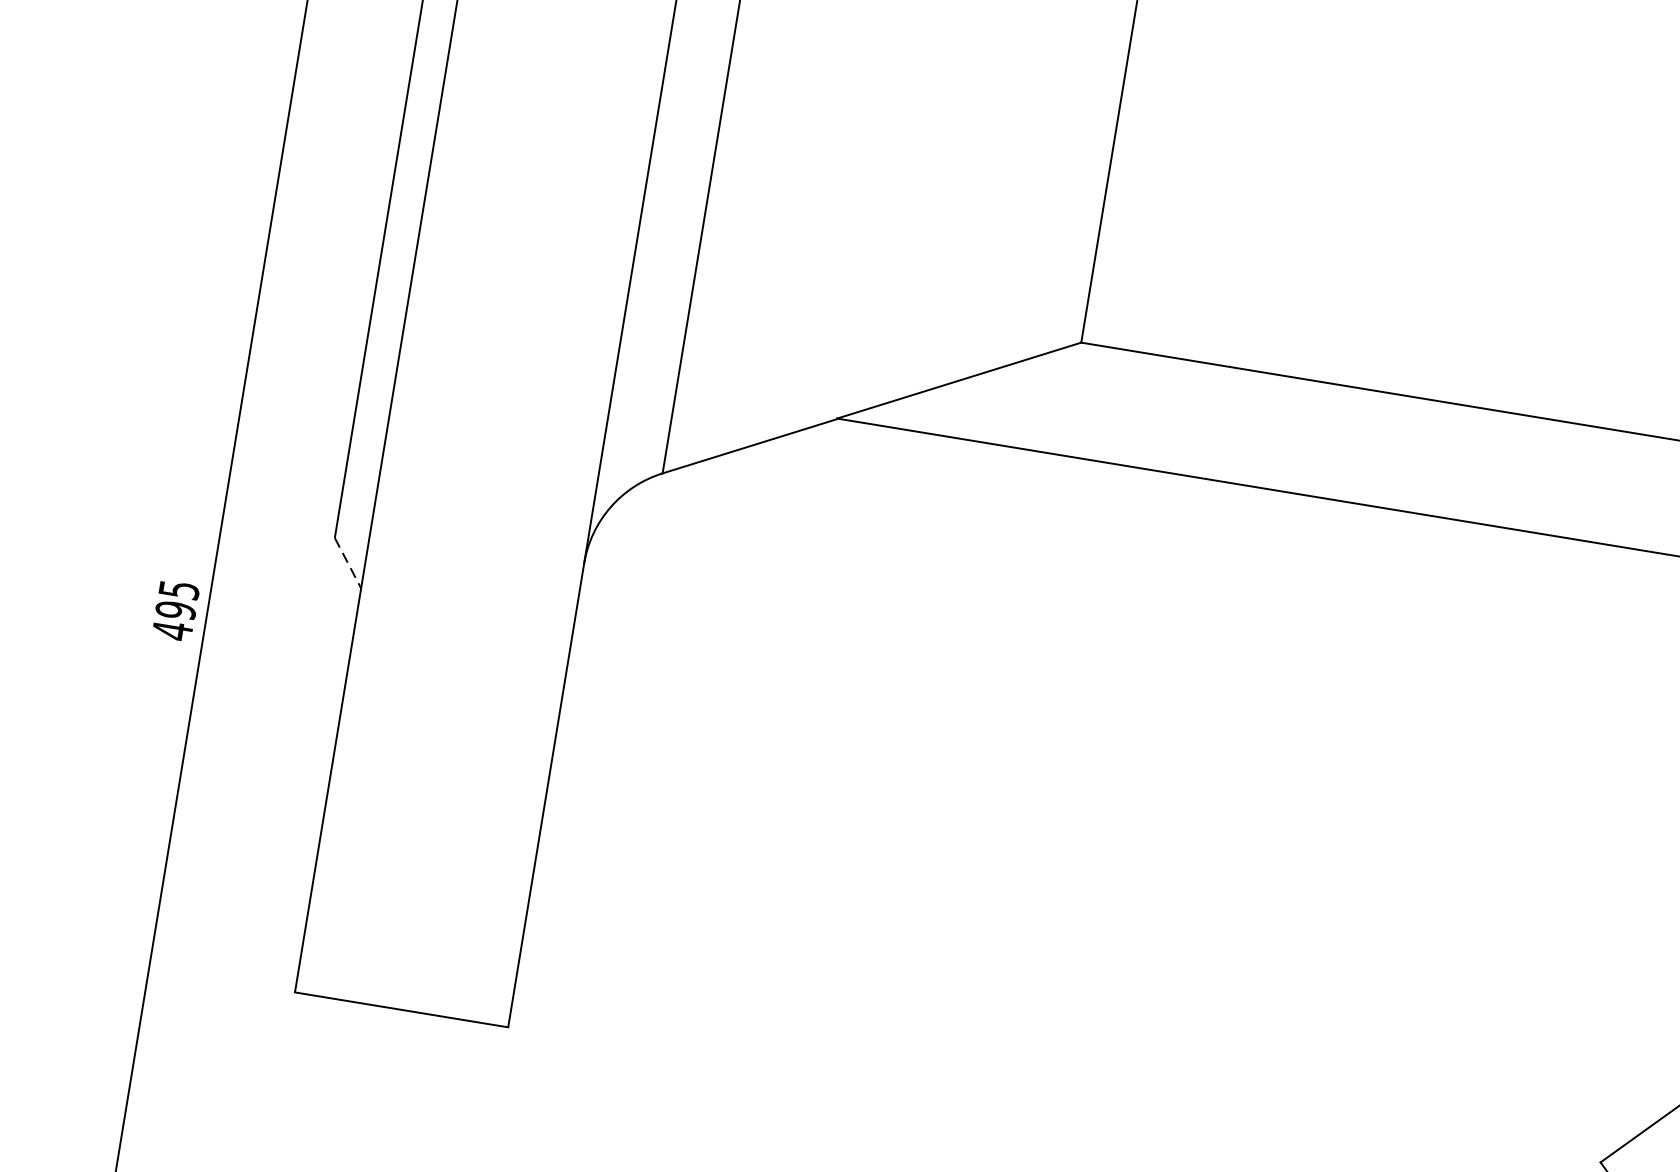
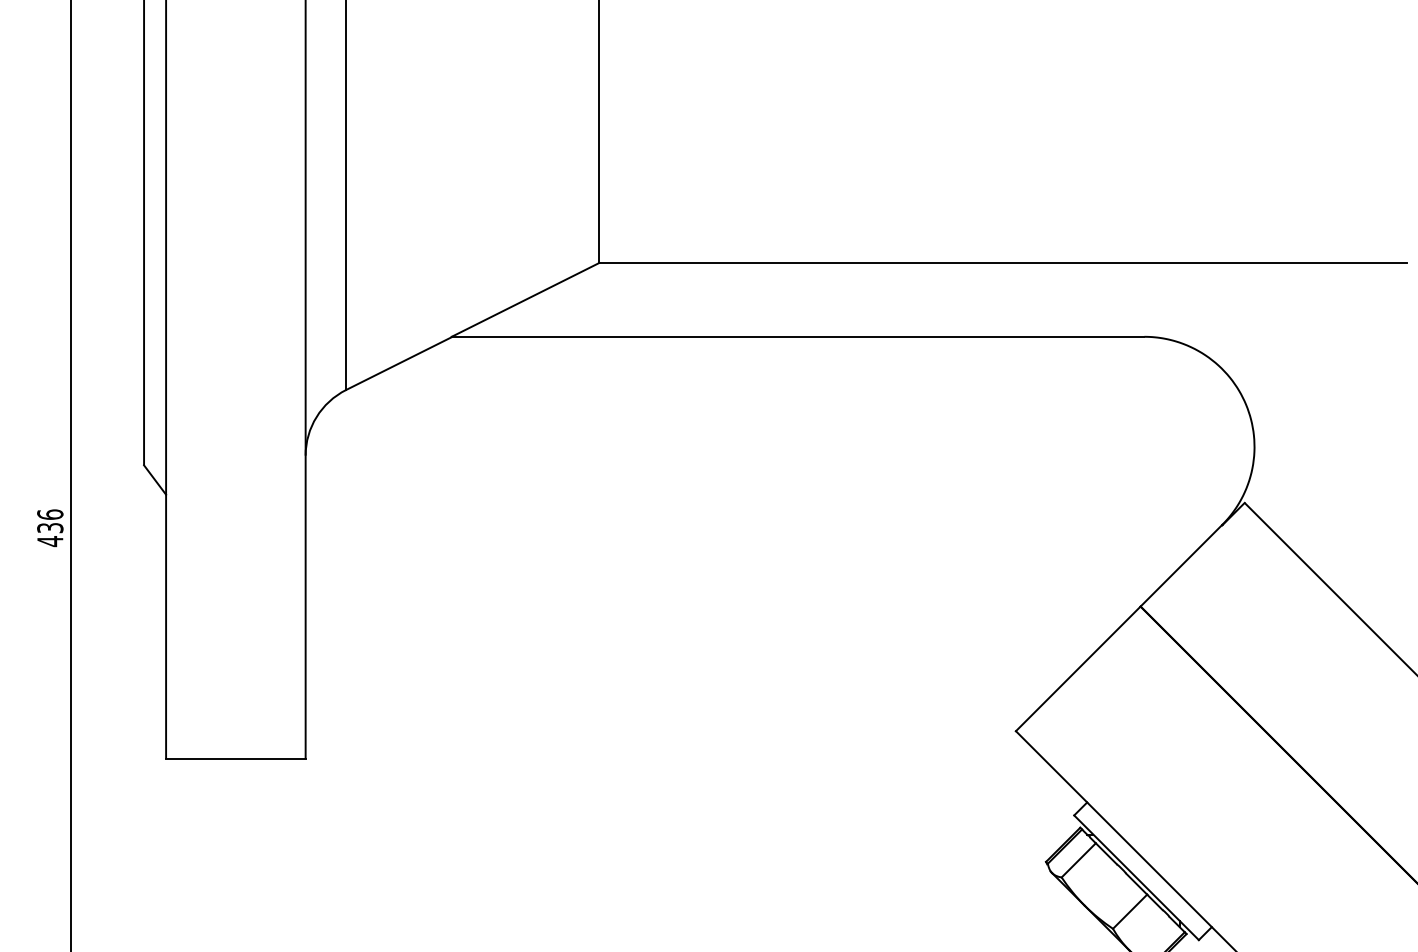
line: (348, 564) -> (155, 480), dashed -> solid
text: (177, 600) -> (50, 521), 495 -> 436

